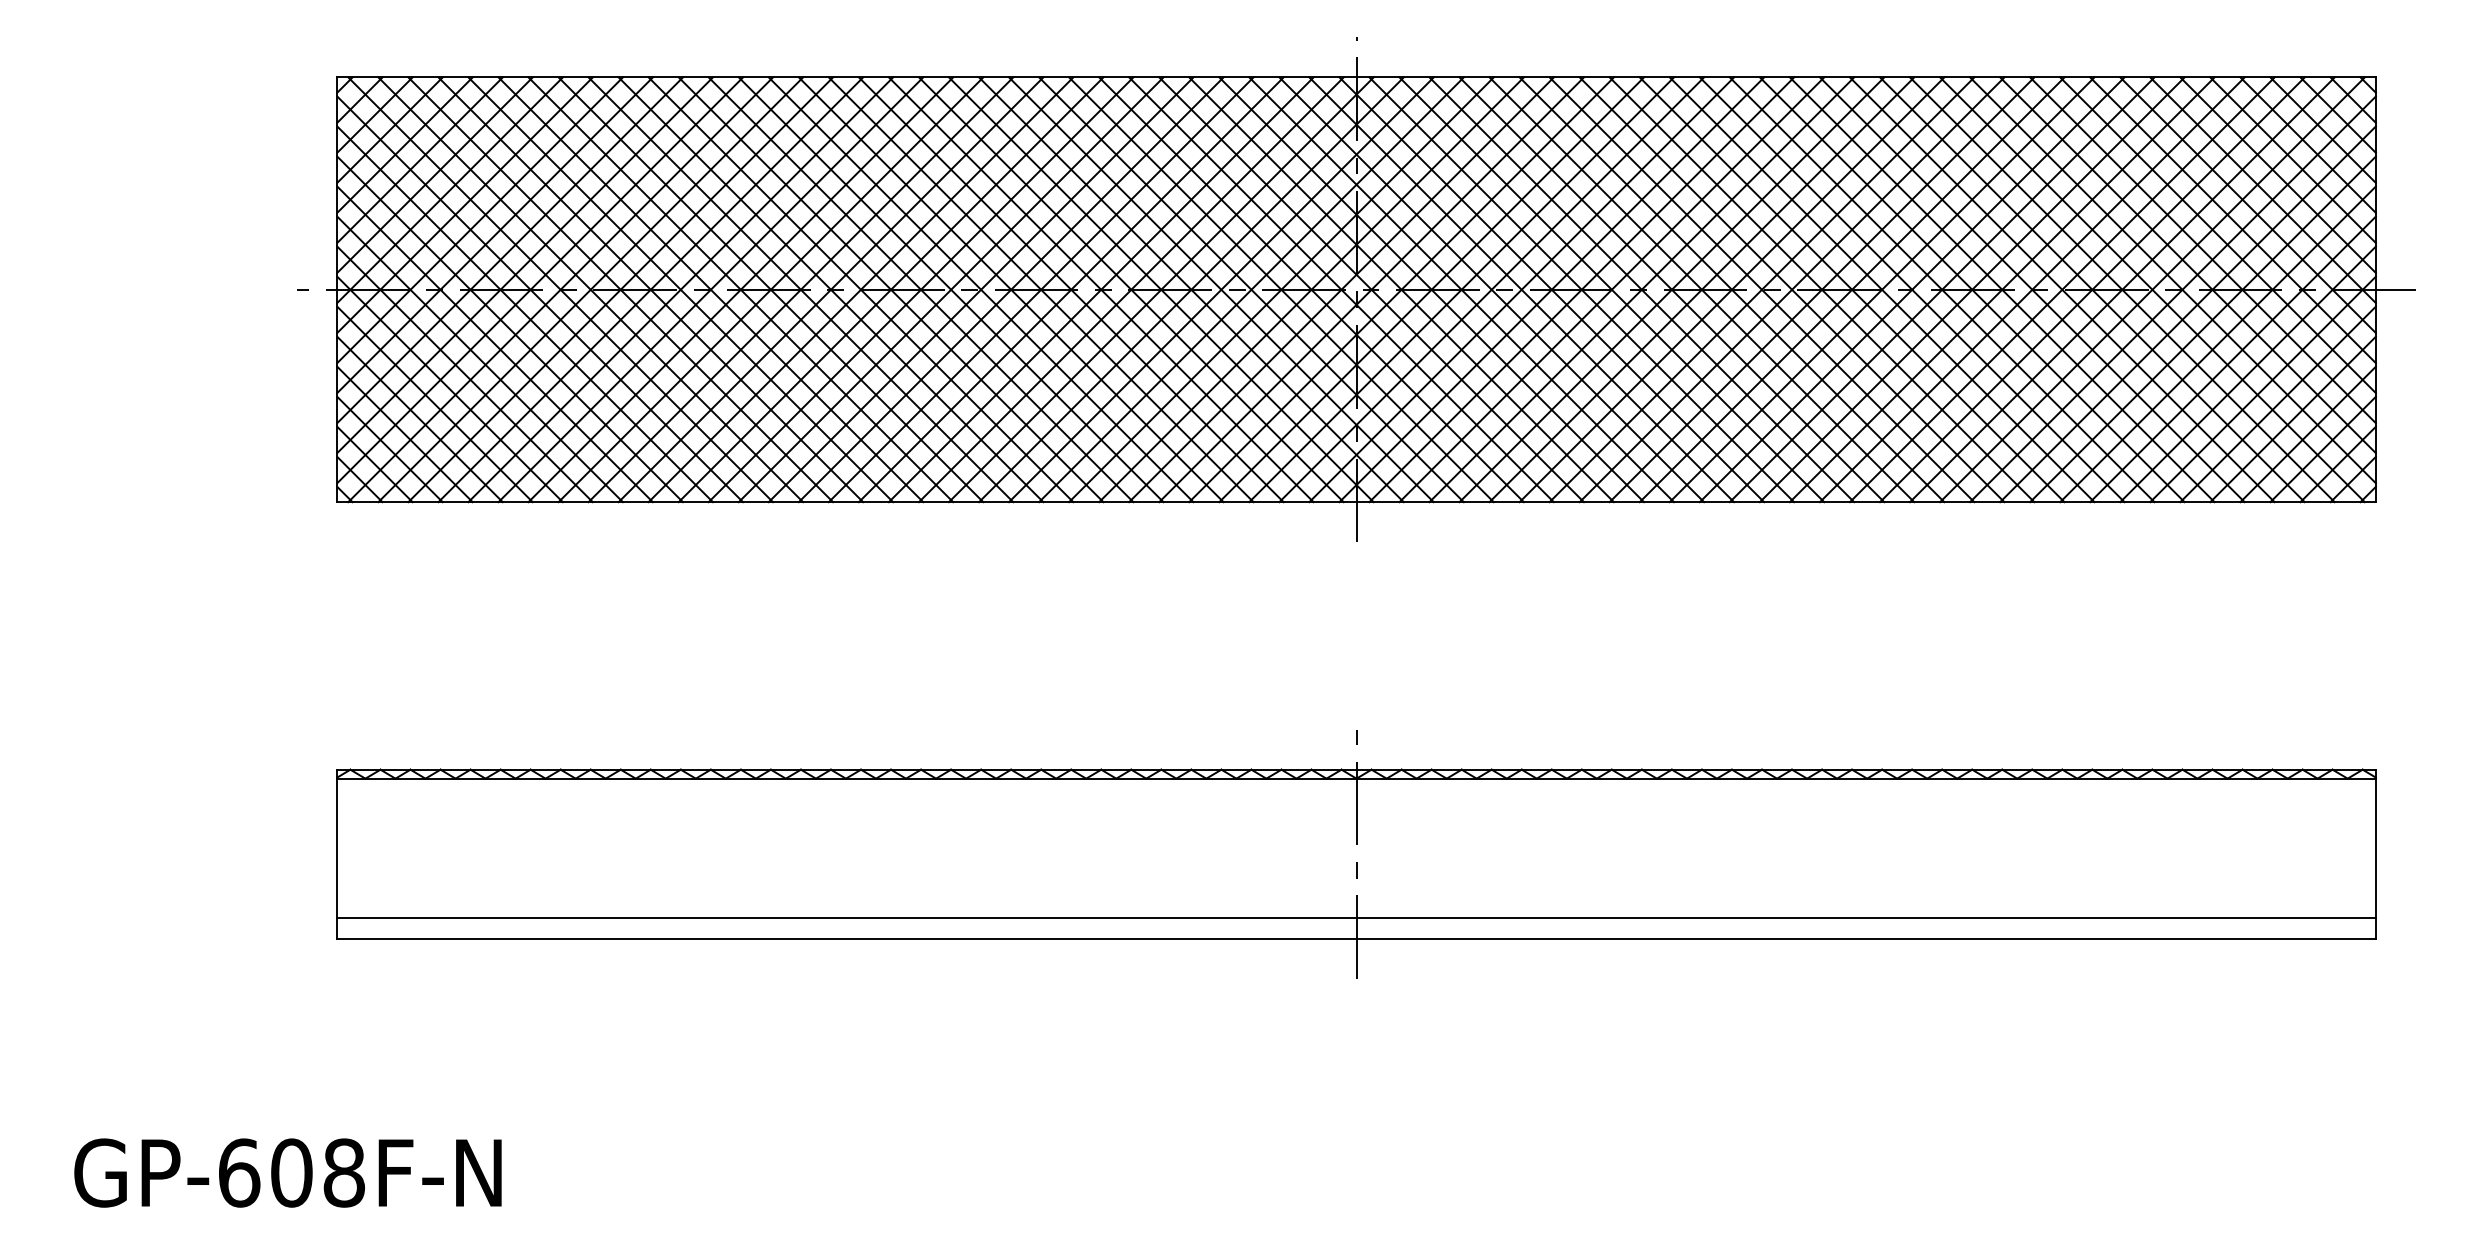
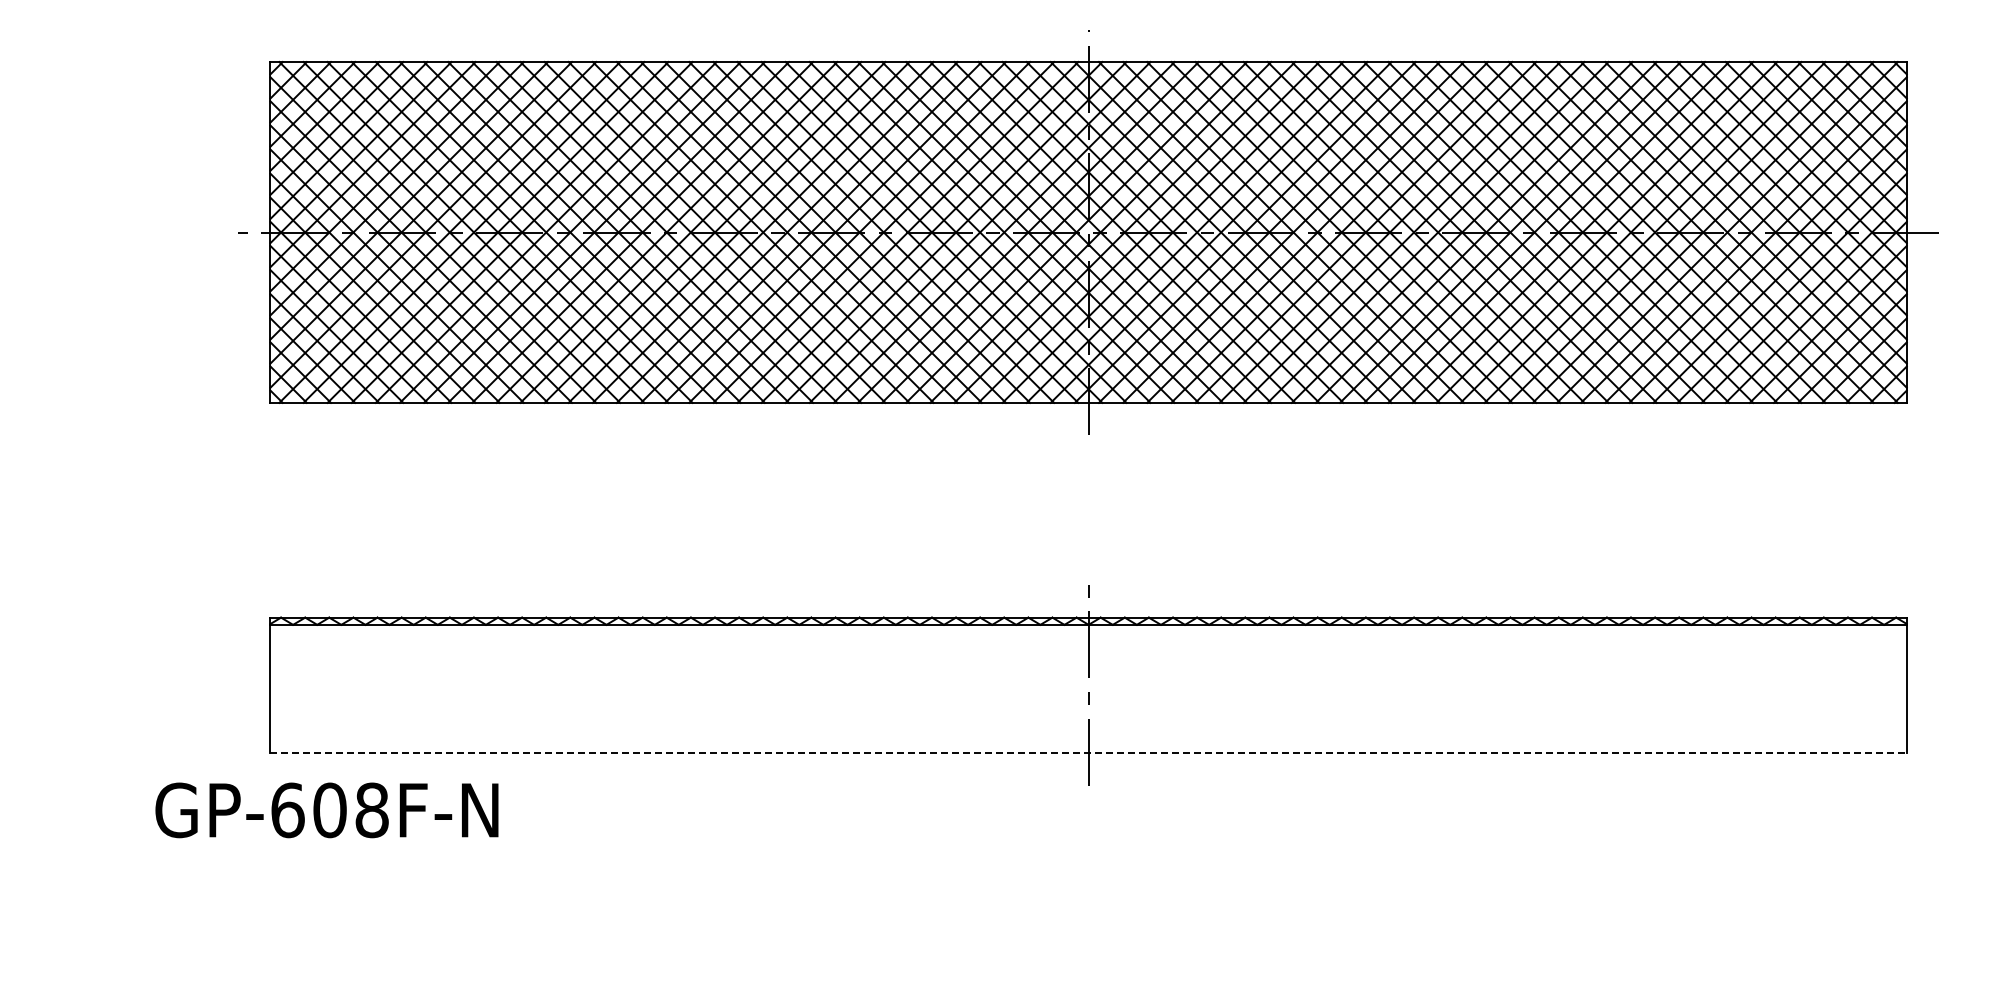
line: (1356, 917) -> (1088, 736), removed
line: (1357, 938) -> (1089, 753), solid -> dashed
text: (287, 1173) -> (326, 810), moved

